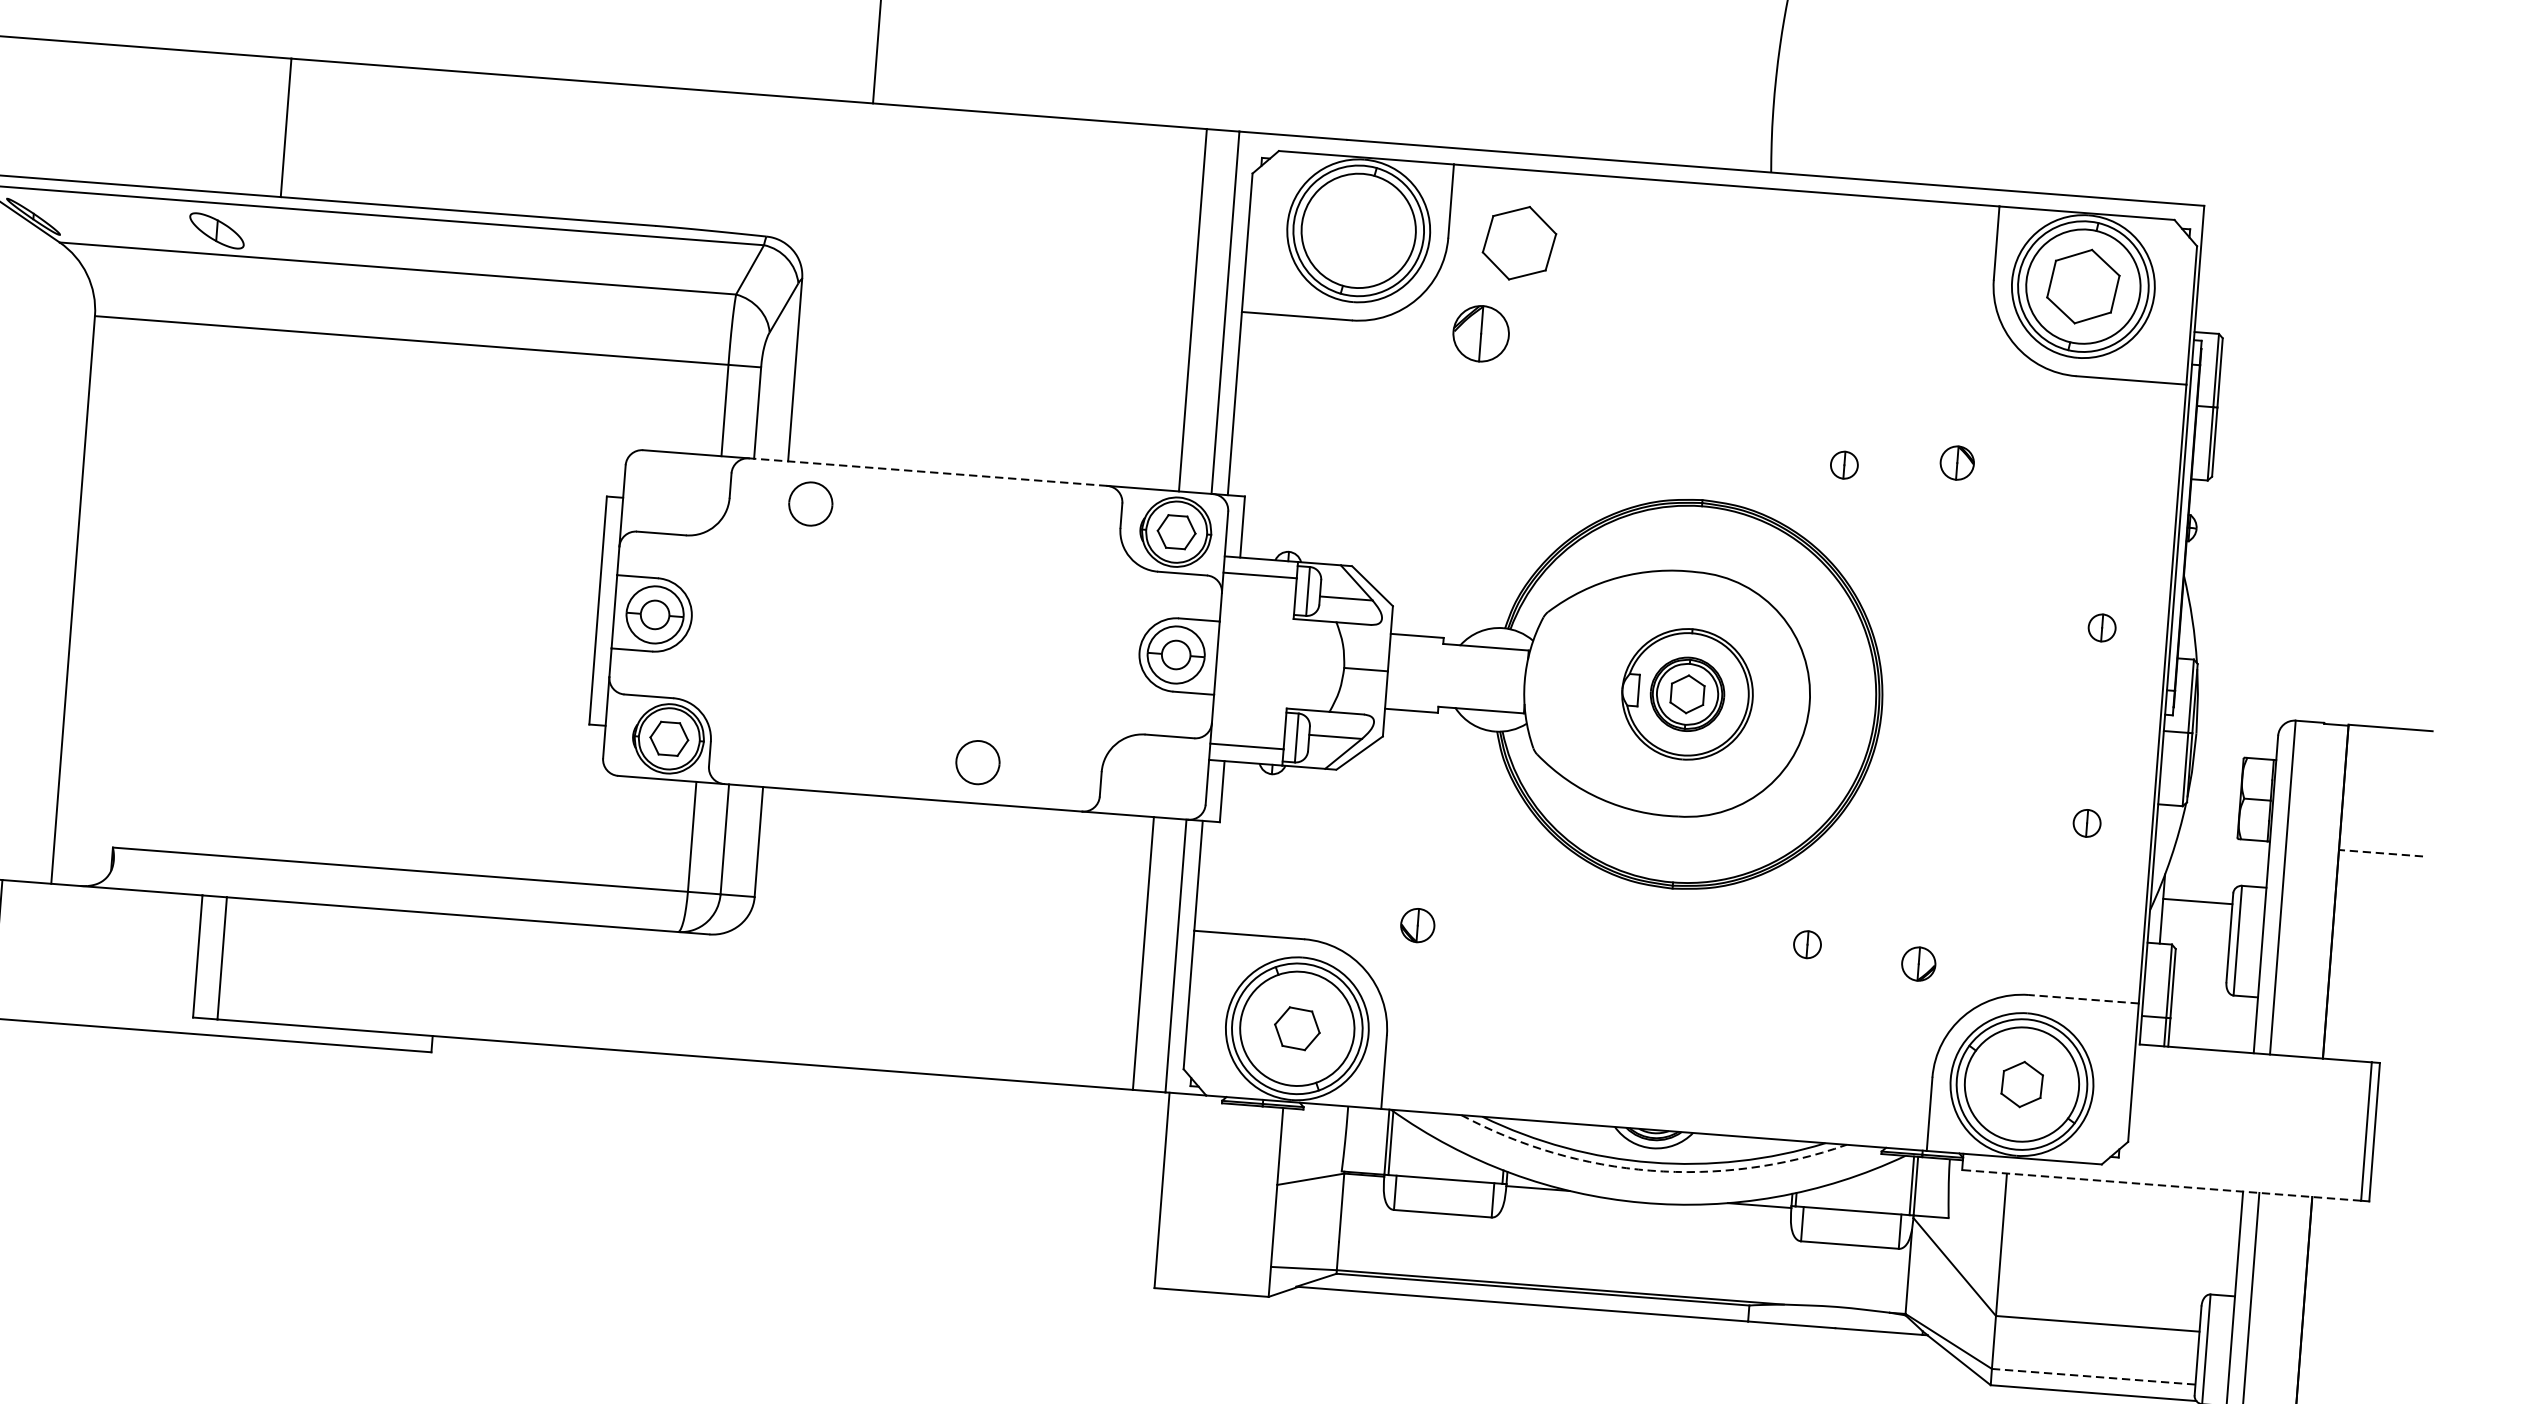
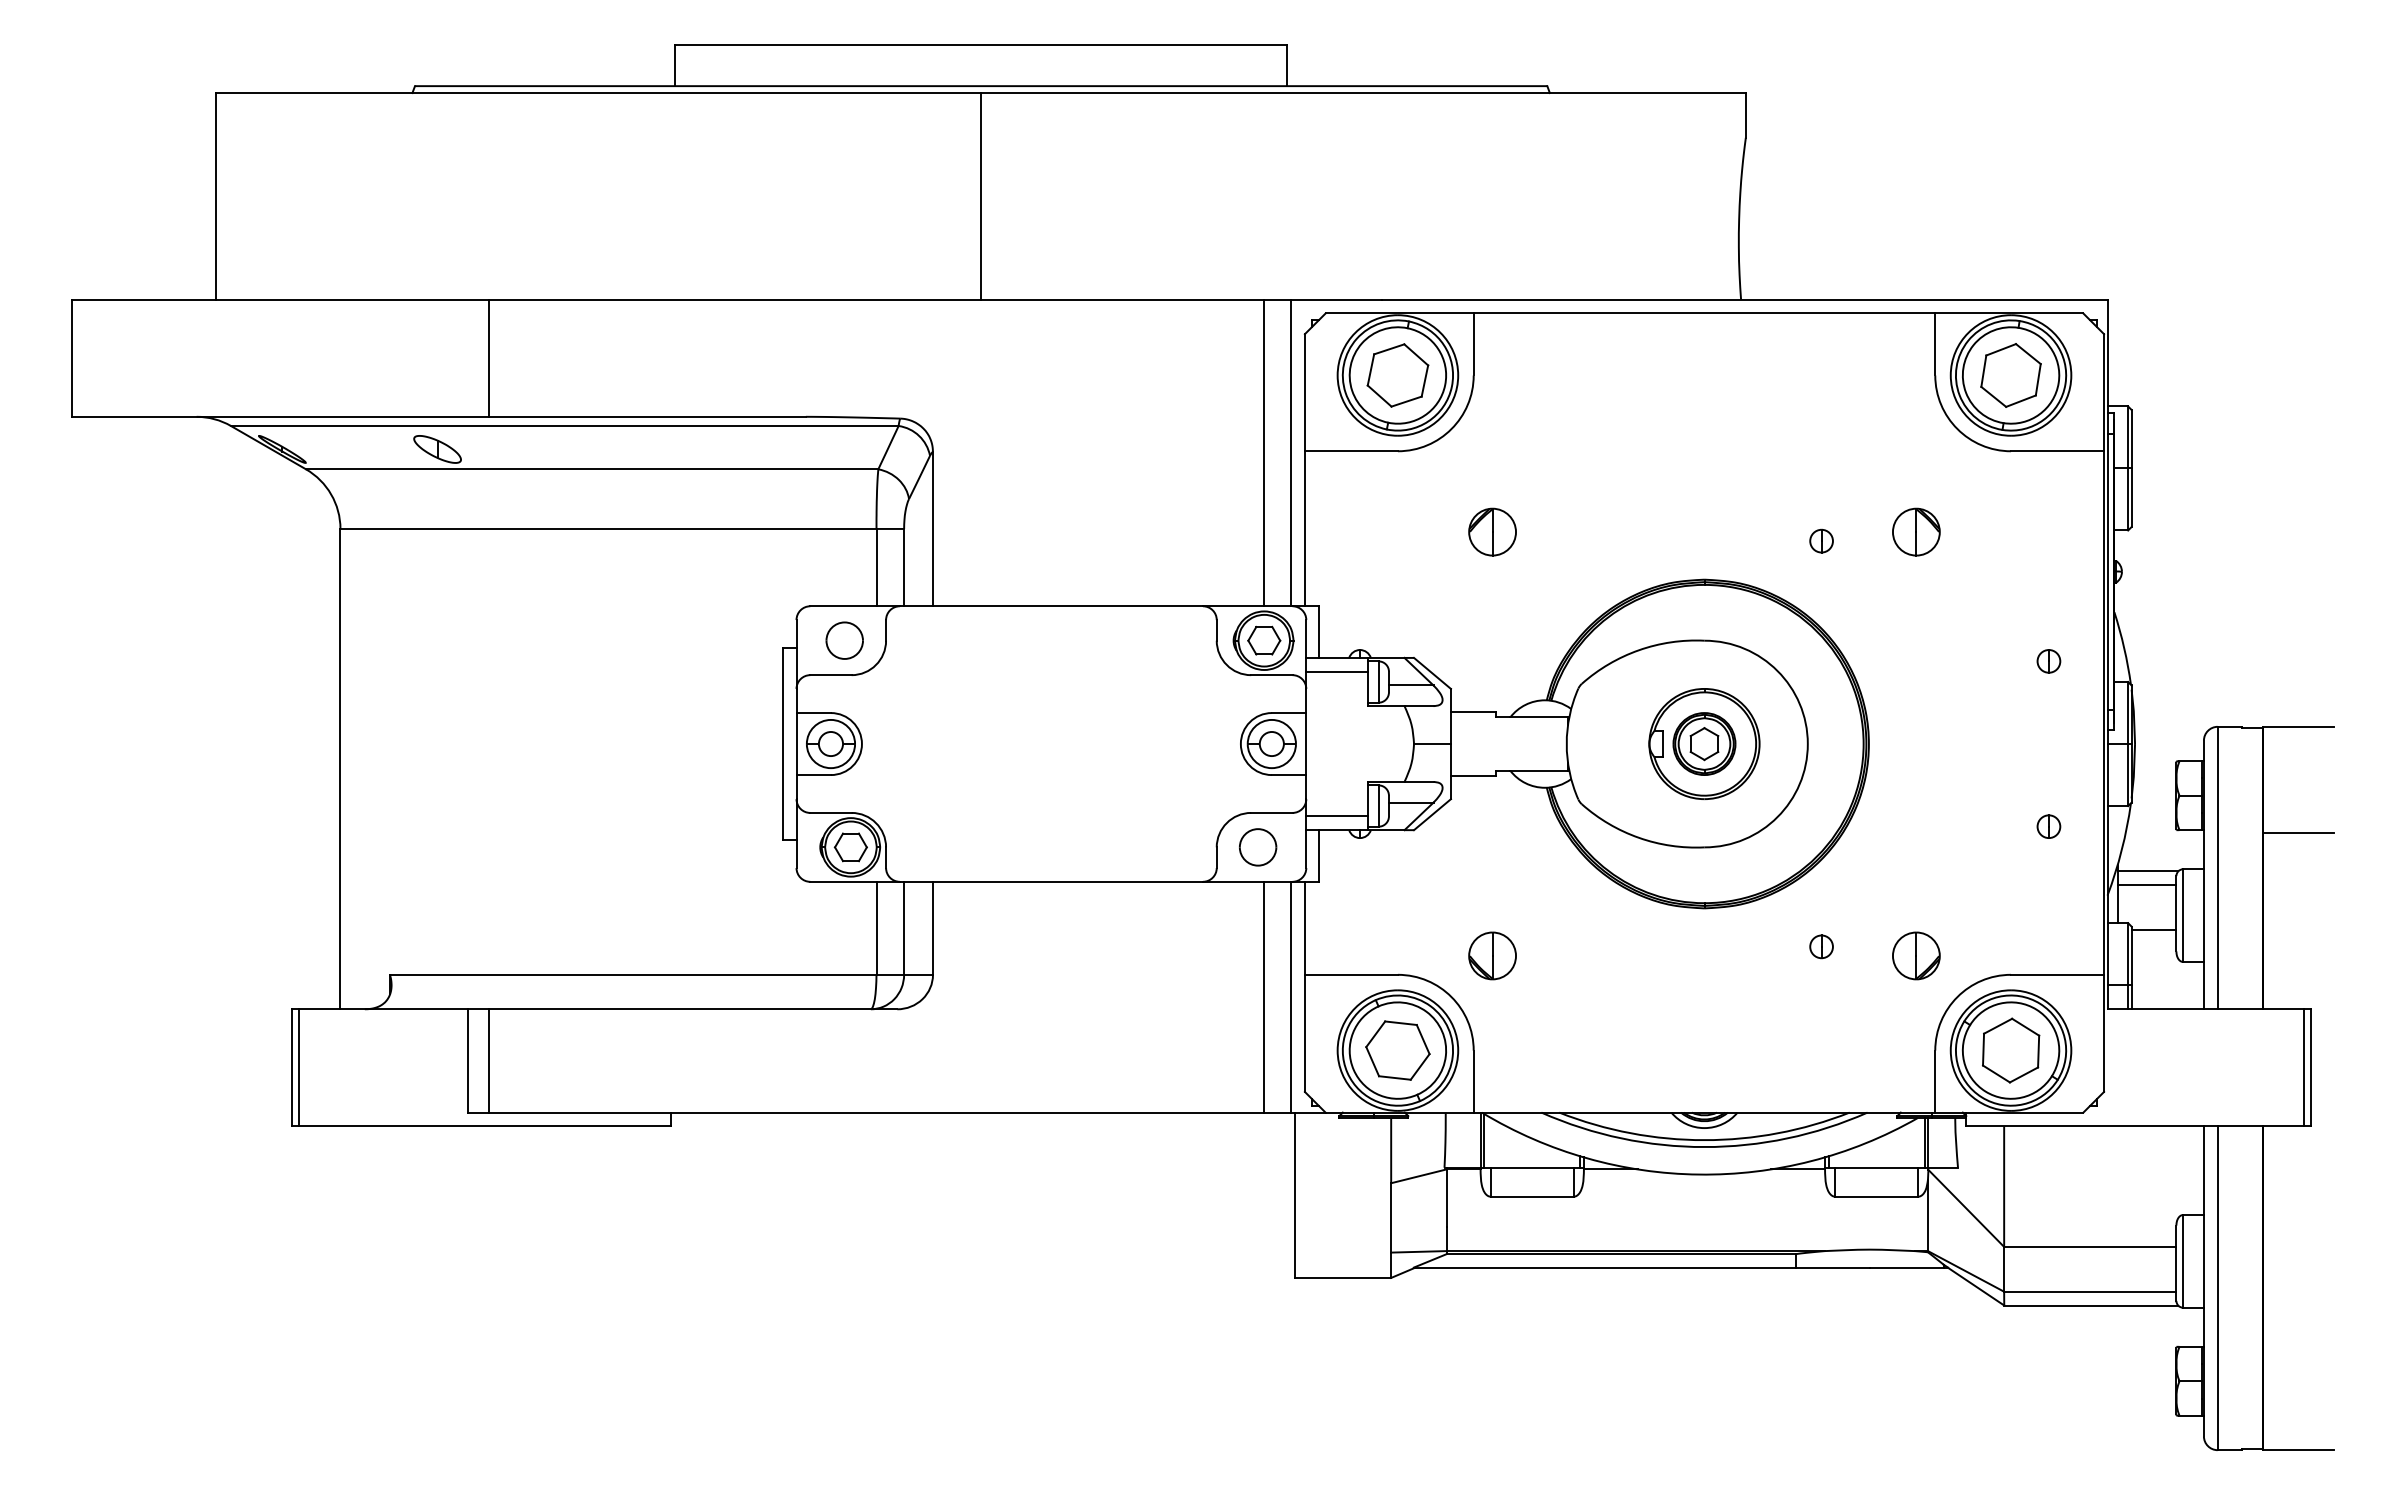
part: (1518, 243) -> (1397, 375), moved
part: (1481, 333) -> (1492, 531), moved
part: (1957, 462) -> (1916, 531), size x1.67
line: (928, 472) -> (1051, 606), dashed -> solid
part: (810, 503) -> (844, 640), moved
part: (978, 762) -> (1258, 847), moved
line: (2381, 852) -> (2298, 832), dashed -> solid
line: (2199, 885) -> (2147, 871), added
part: (1417, 925) -> (1492, 955), size x1.67
line: (2201, 955) -> (2153, 930), added
part: (1918, 963) -> (1916, 955), size x1.67
line: (2083, 998) -> (2057, 974), dashed -> solid
part: (1296, 1028) -> (1397, 1050), size x1.67
part: (2022, 1084) -> (2011, 1050), size x1.67
arc: (1650, 1171) -> (1704, 1147), dashed -> solid
line: (2162, 1185) -> (2135, 1126), dashed -> solid
line: (2093, 1376) -> (2090, 1291), dashed -> solid

